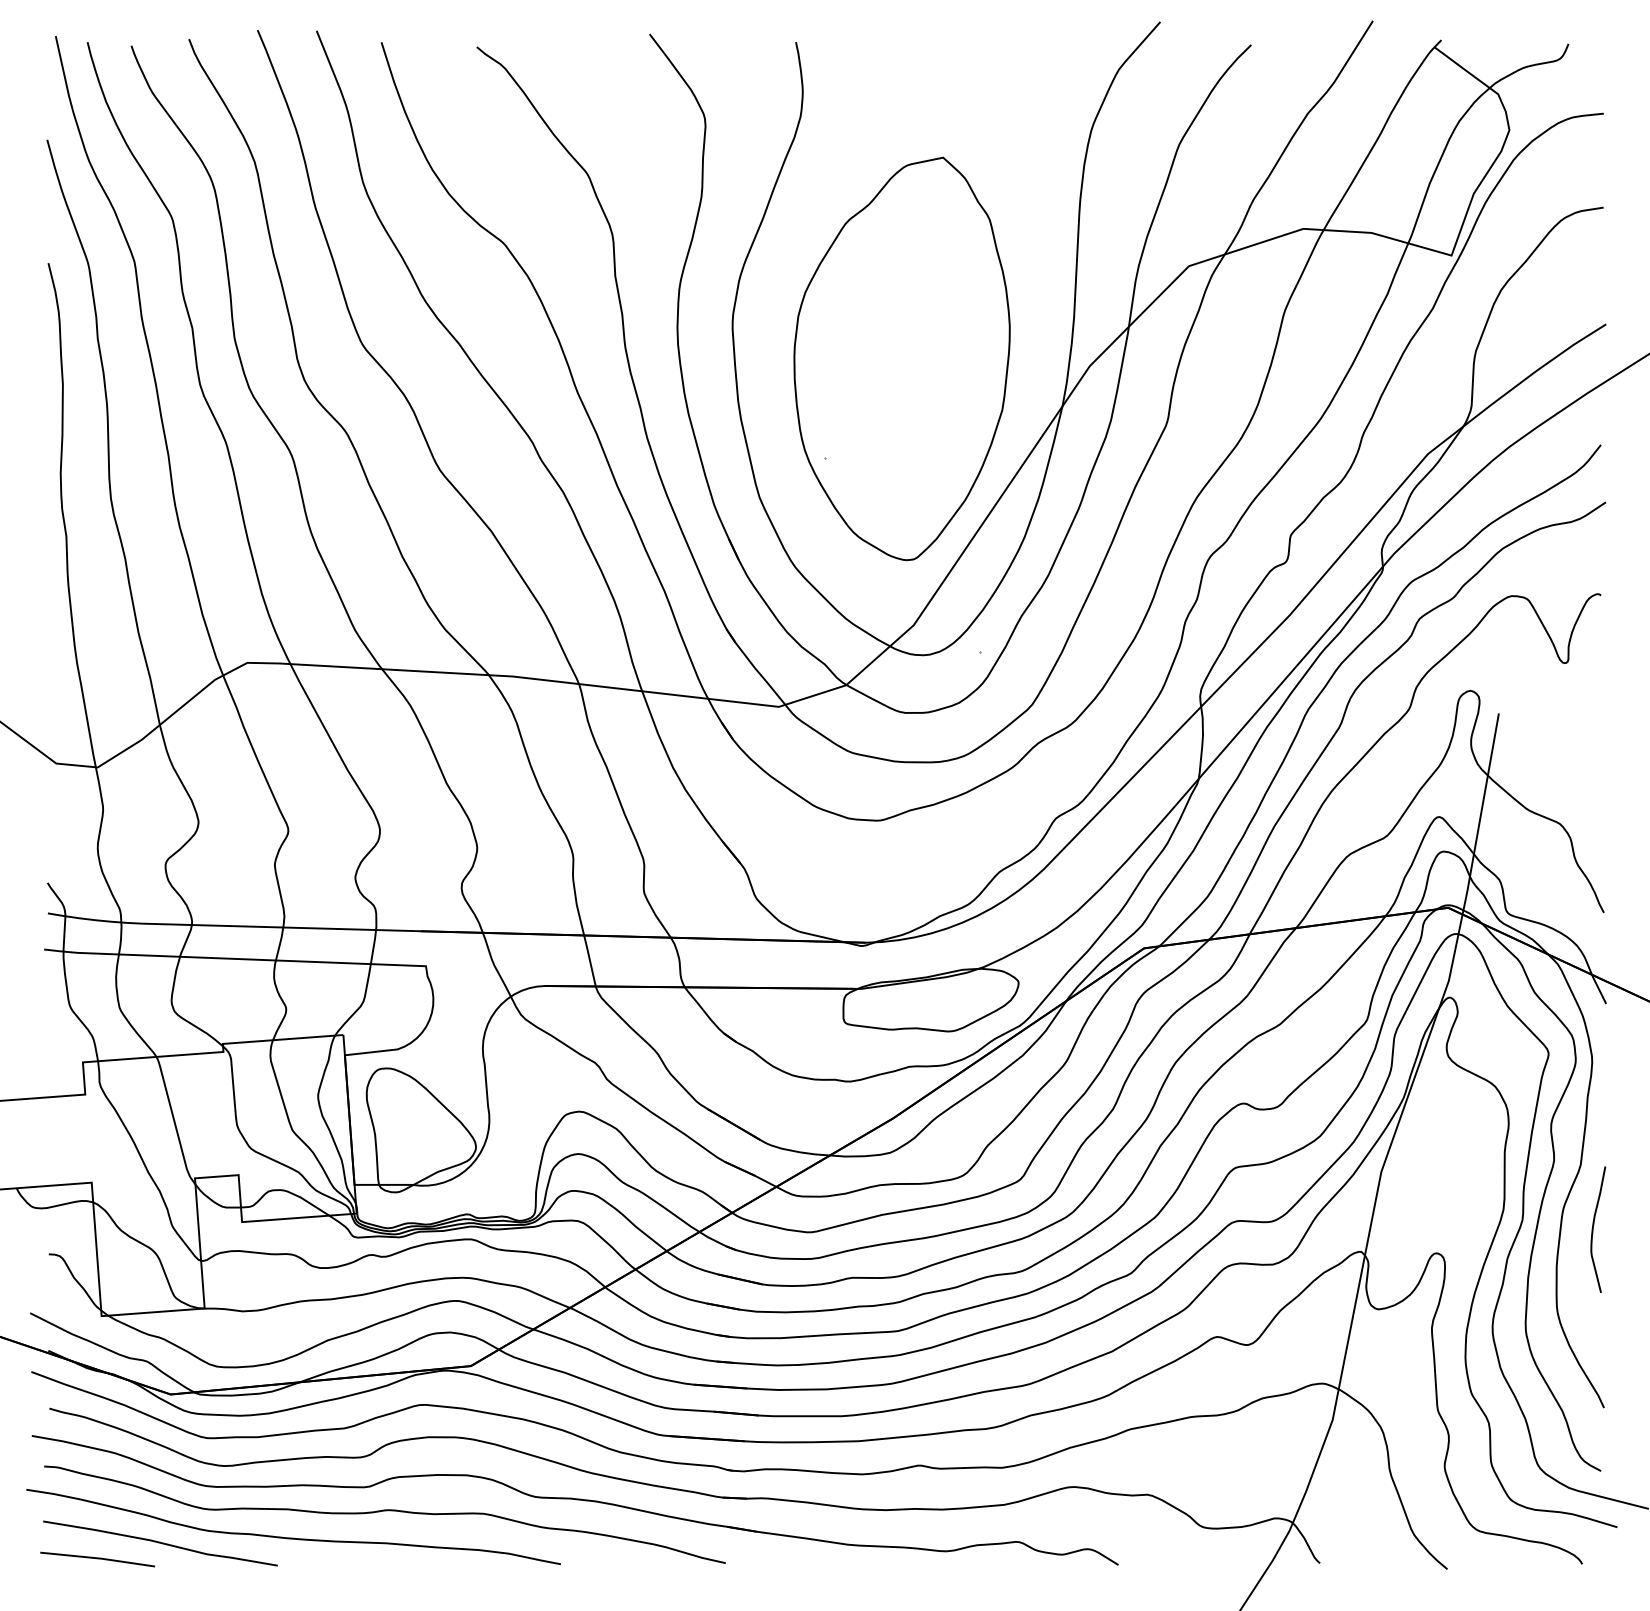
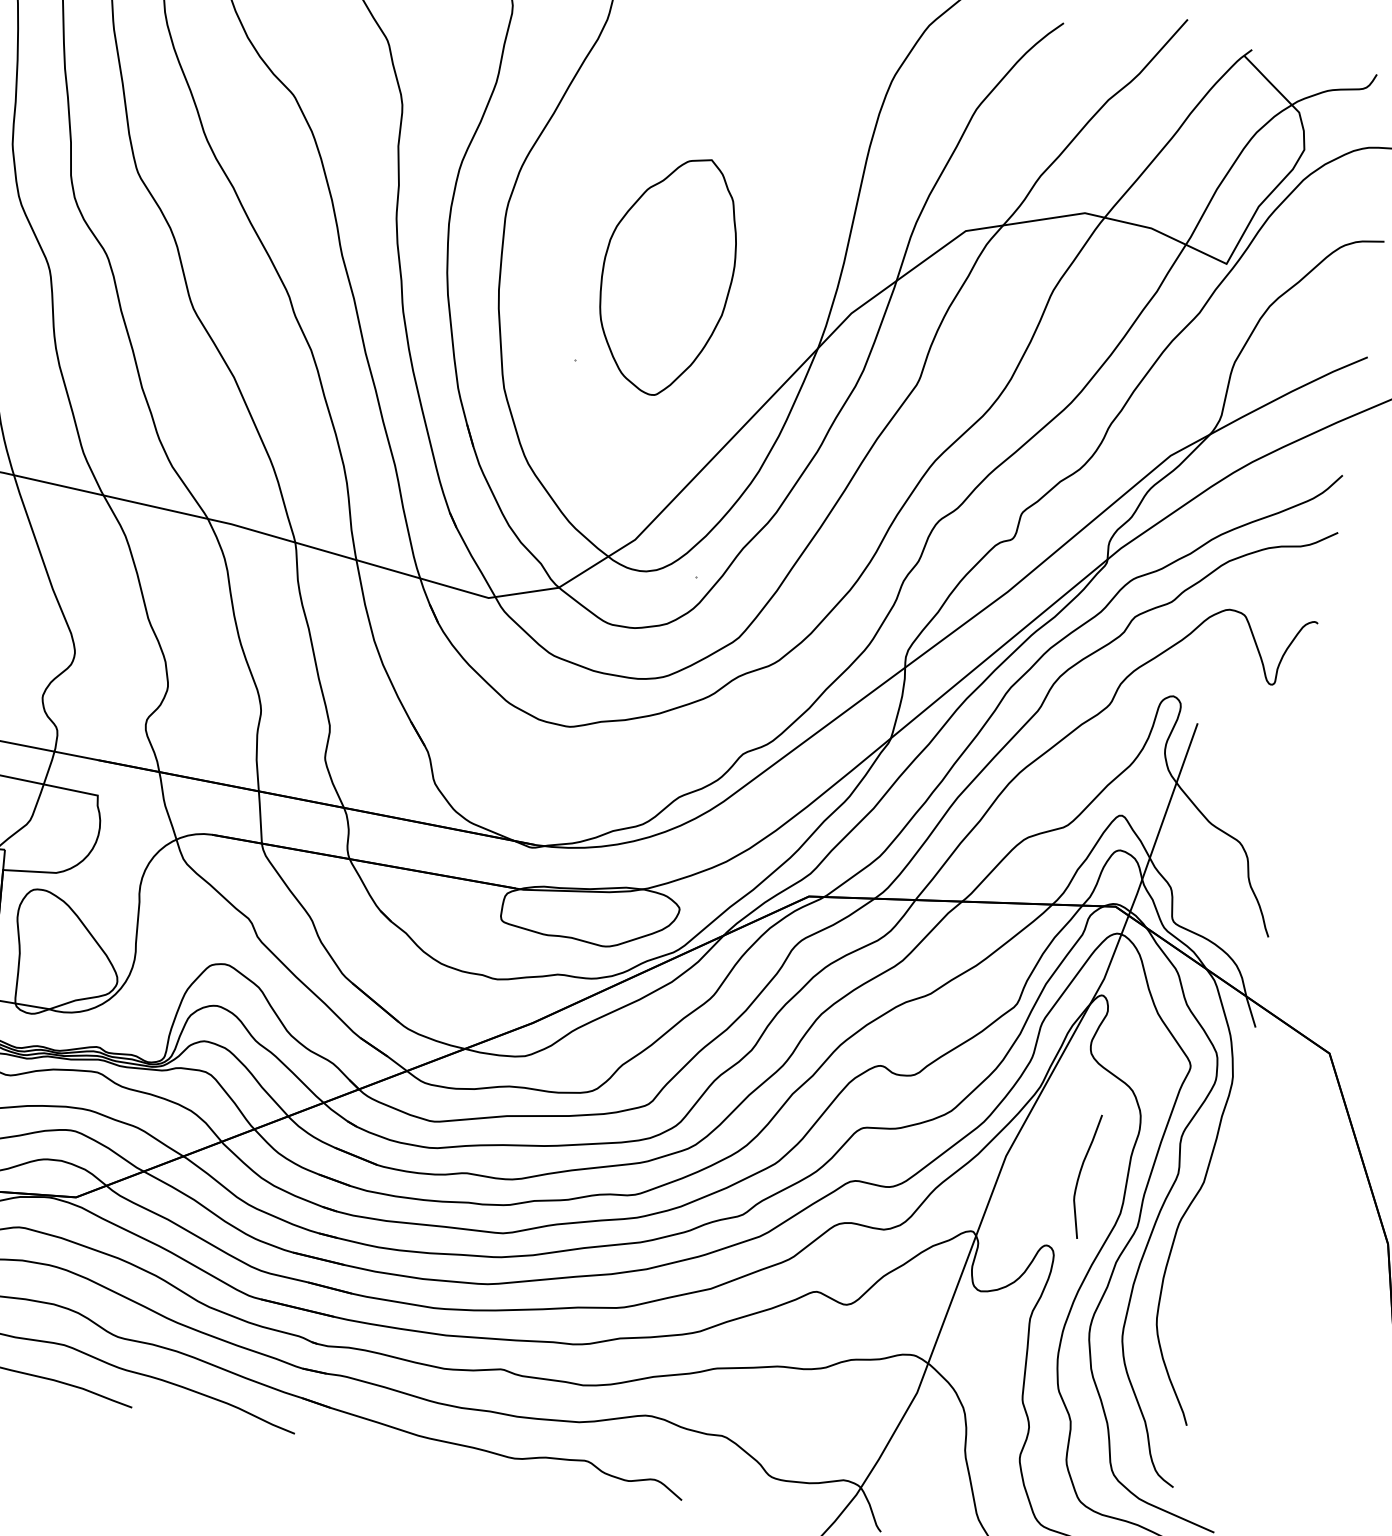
part: (901, 358) -> (667, 274), size x0.6
curve: (1593, 1229) -> (1080, 1175), moved

